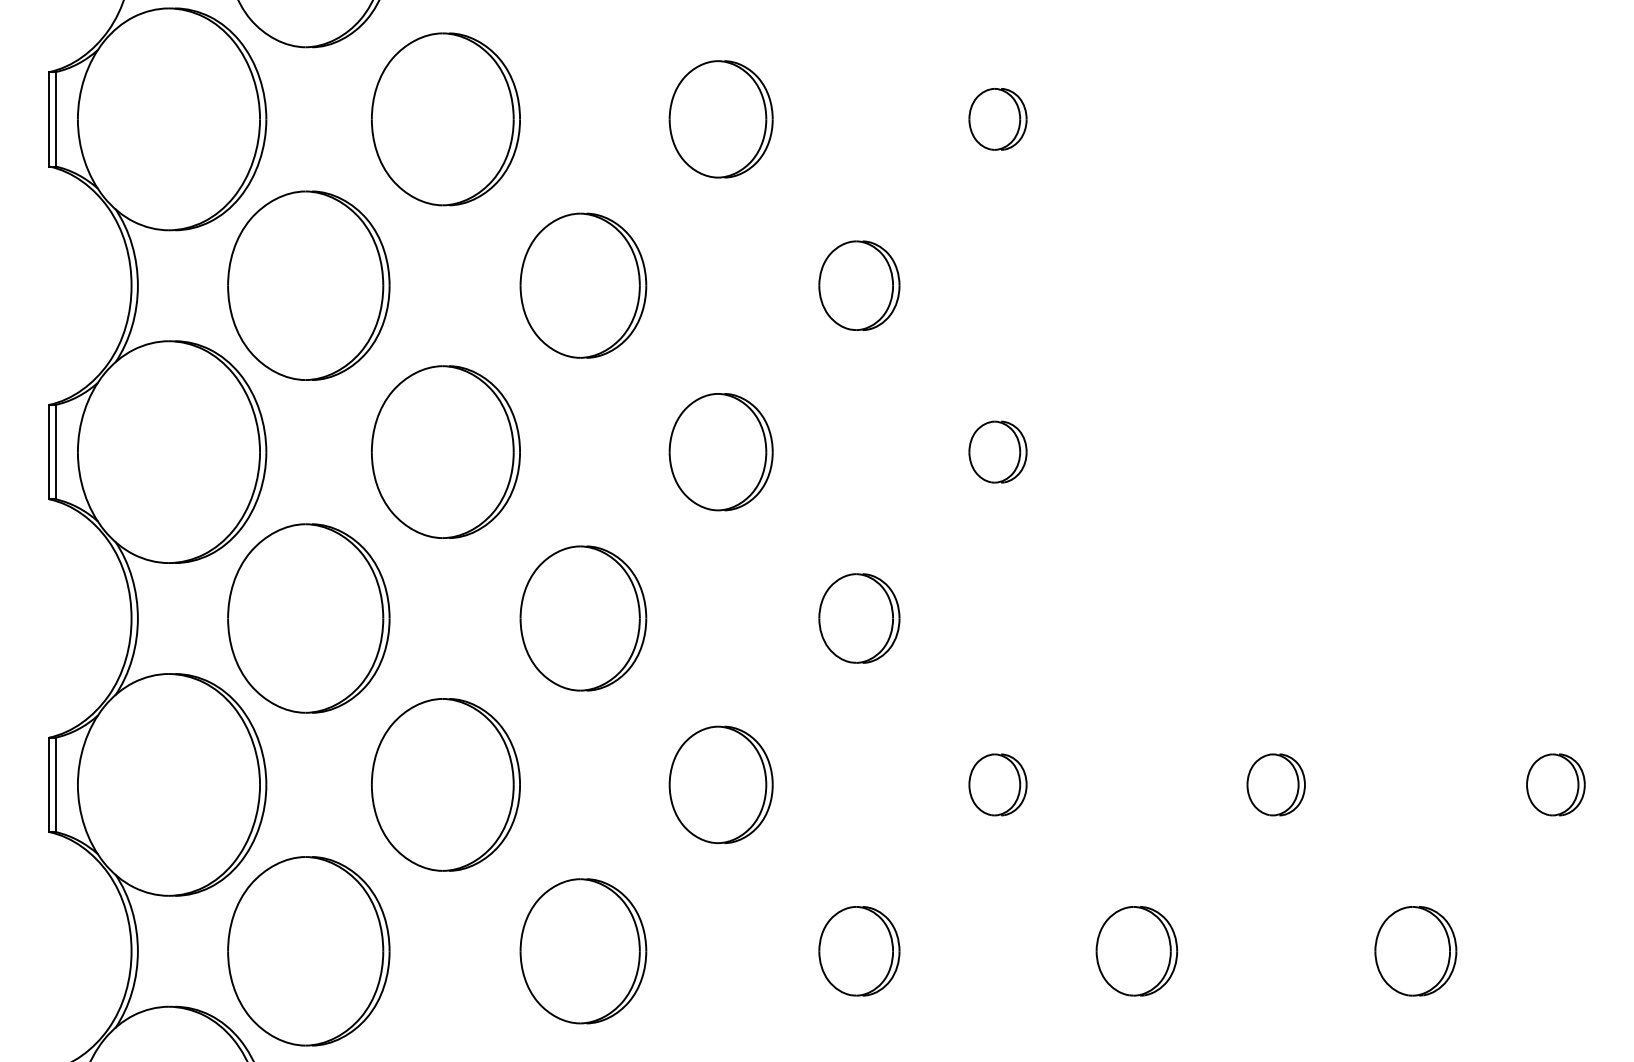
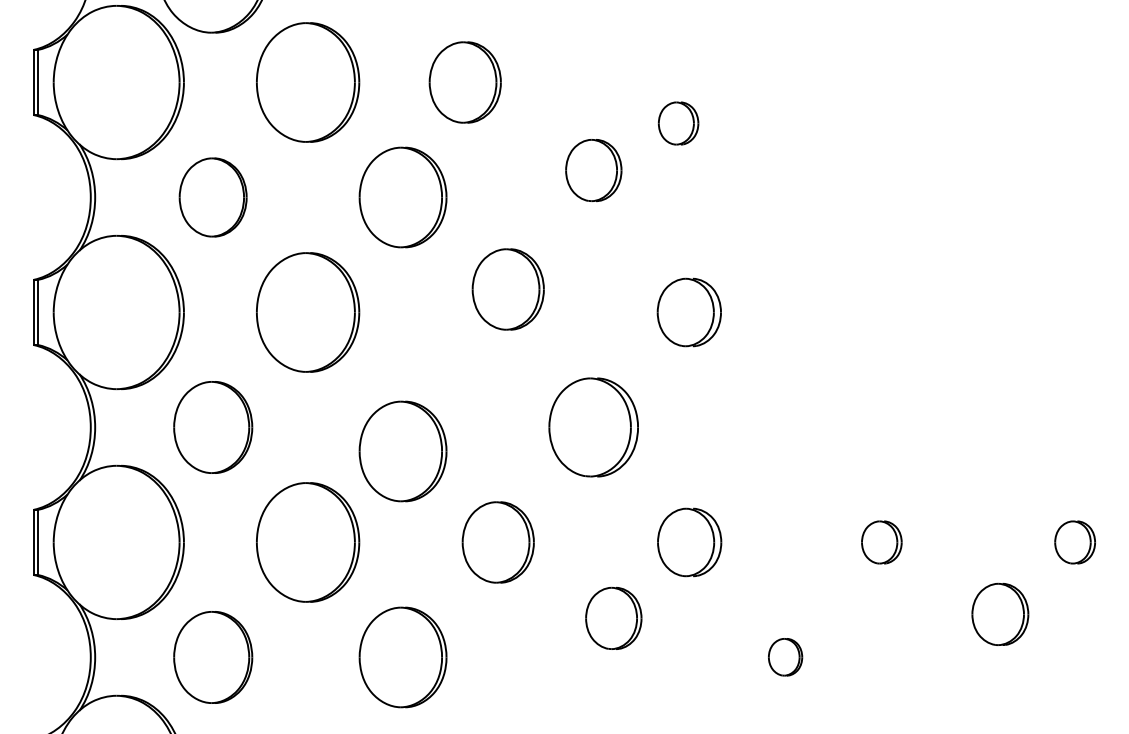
part: (720, 119) -> (464, 82), moved
part: (997, 119) -> (678, 123), moved
part: (307, 285) -> (212, 197), size x0.6
part: (858, 285) -> (593, 170), moved
part: (720, 452) -> (507, 289), moved
part: (997, 452) -> (689, 312), size x1.6
part: (307, 618) -> (212, 427), size x0.7
part: (582, 618) -> (402, 451), moved
part: (858, 618) -> (593, 427), size x1.6
part: (997, 784) -> (689, 542), size x1.6
part: (858, 949) -> (613, 617), moved
part: (1136, 949) -> (785, 656), size x0.6
part: (1416, 949) -> (1000, 613), moved
part: (307, 951) -> (212, 657), size x0.7

